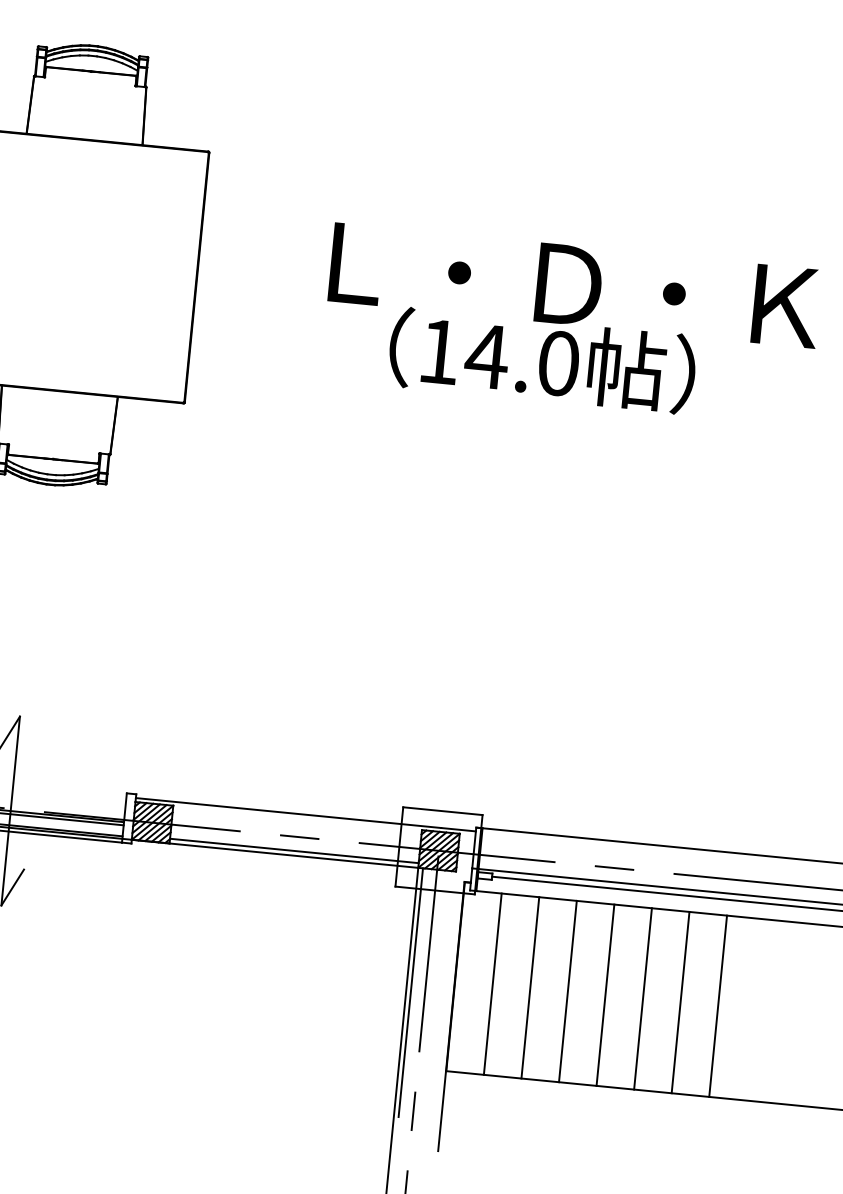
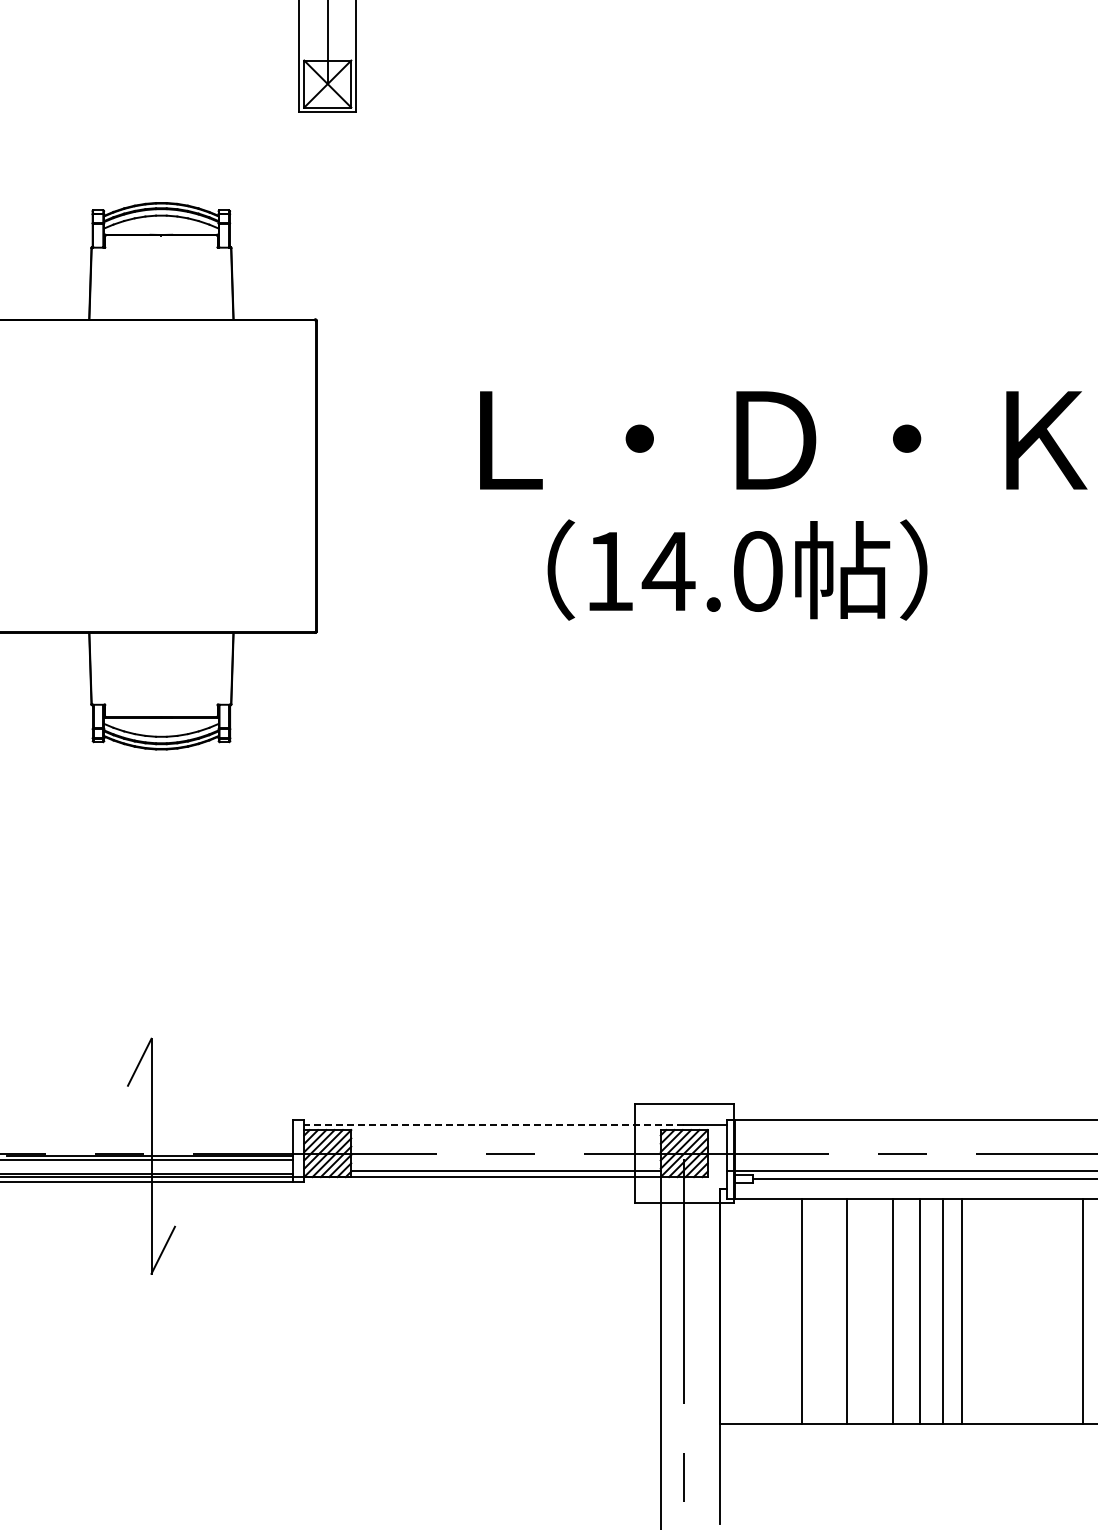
text: (542, 360) -> (737, 569), moved
line: (288, 813) -> (494, 1125), solid -> dashed
line: (492, 984) -> (801, 1311), moved
line: (530, 987) -> (847, 1311), moved
line: (568, 991) -> (893, 1311), moved
line: (410, 992) -> (666, 1331), removed
line: (605, 995) -> (942, 1311), moved
line: (642, 998) -> (919, 1311), moved
line: (680, 1002) -> (962, 1311), moved
line: (718, 1006) -> (1083, 1311), moved

